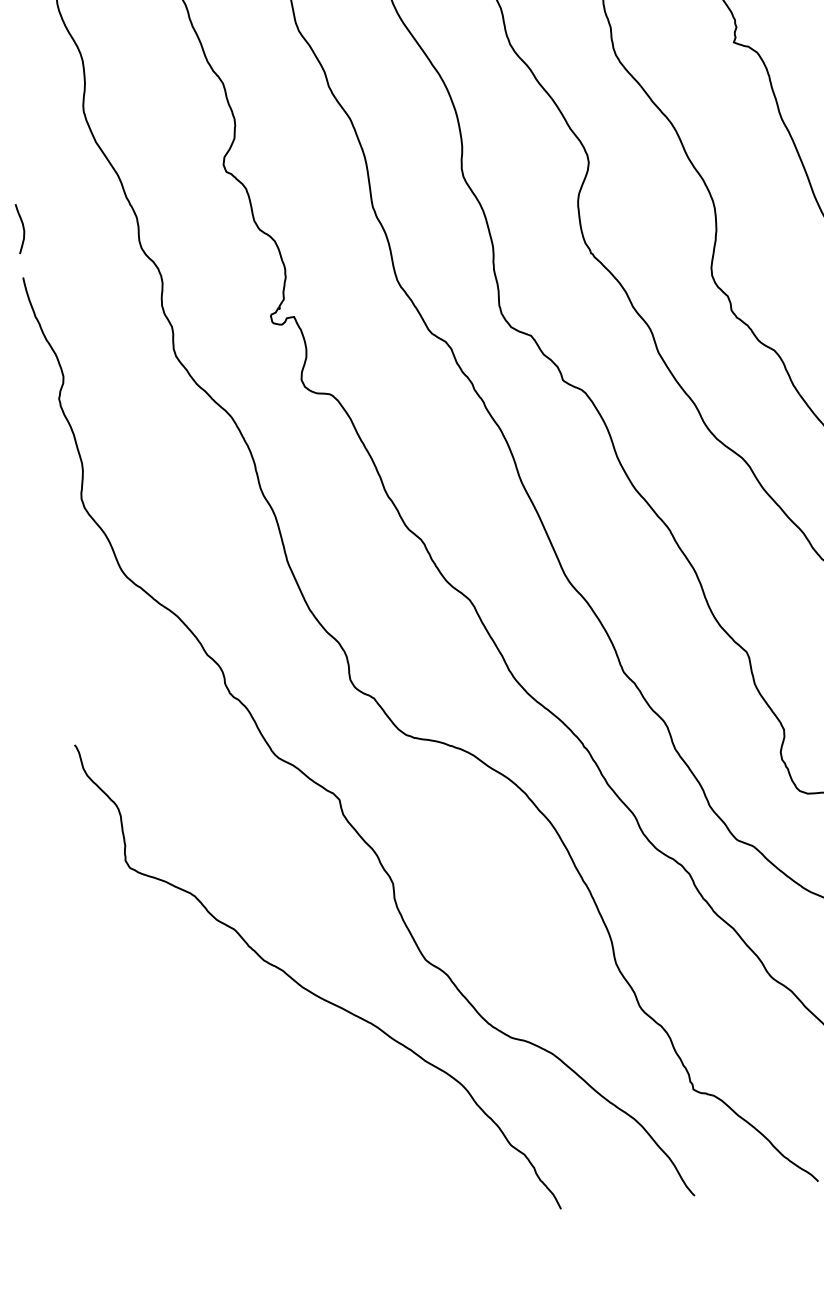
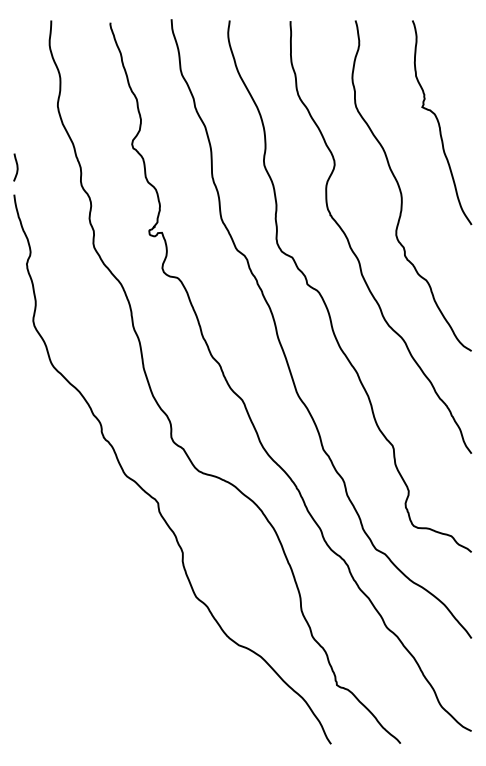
curve: (310, 989) -> (130, 606), removed

